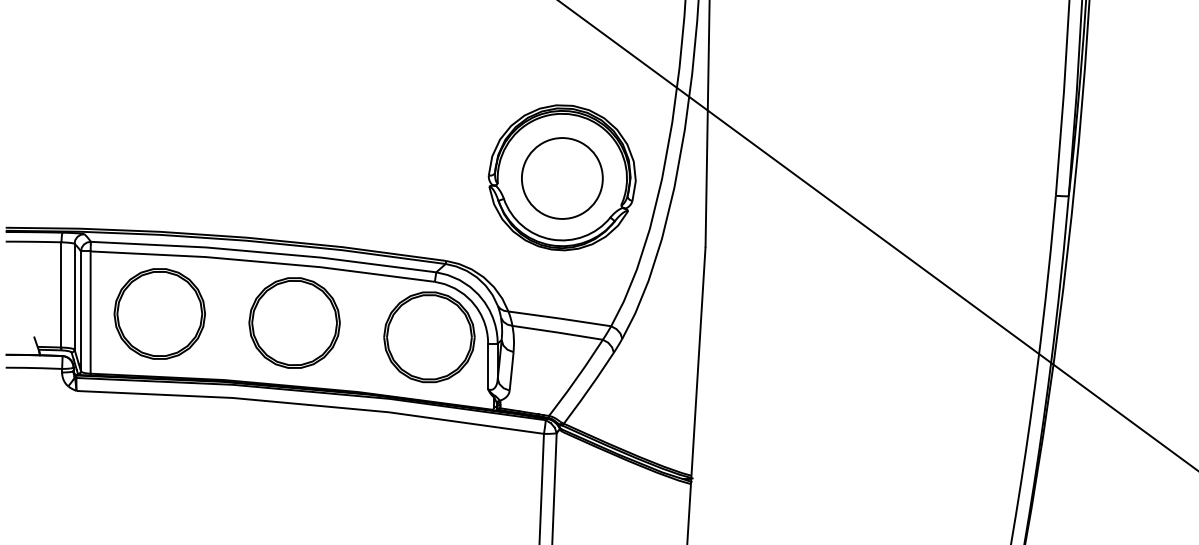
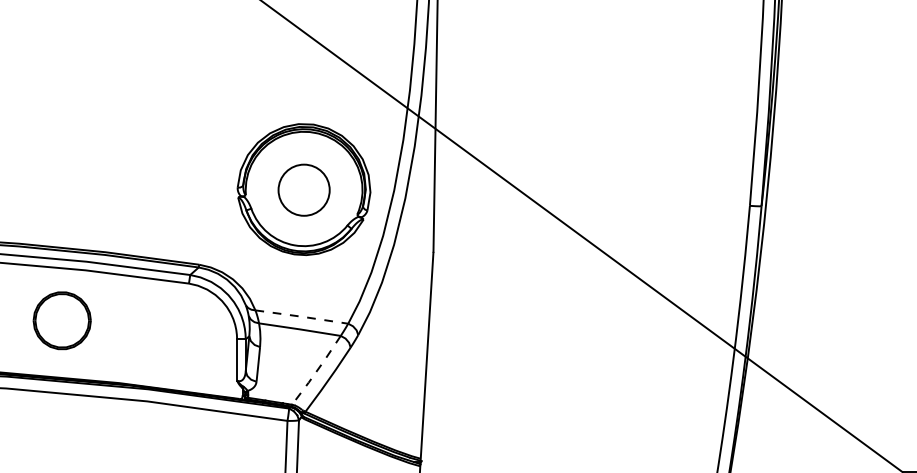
circle: (561, 178) -> (303, 190), size x0.7
line: (559, 318) -> (301, 316), solid -> dashed
part: (294, 322) -> (62, 320), size x0.7
part: (429, 337) -> (184, 333), removed
line: (576, 378) -> (316, 370), solid -> dashed

